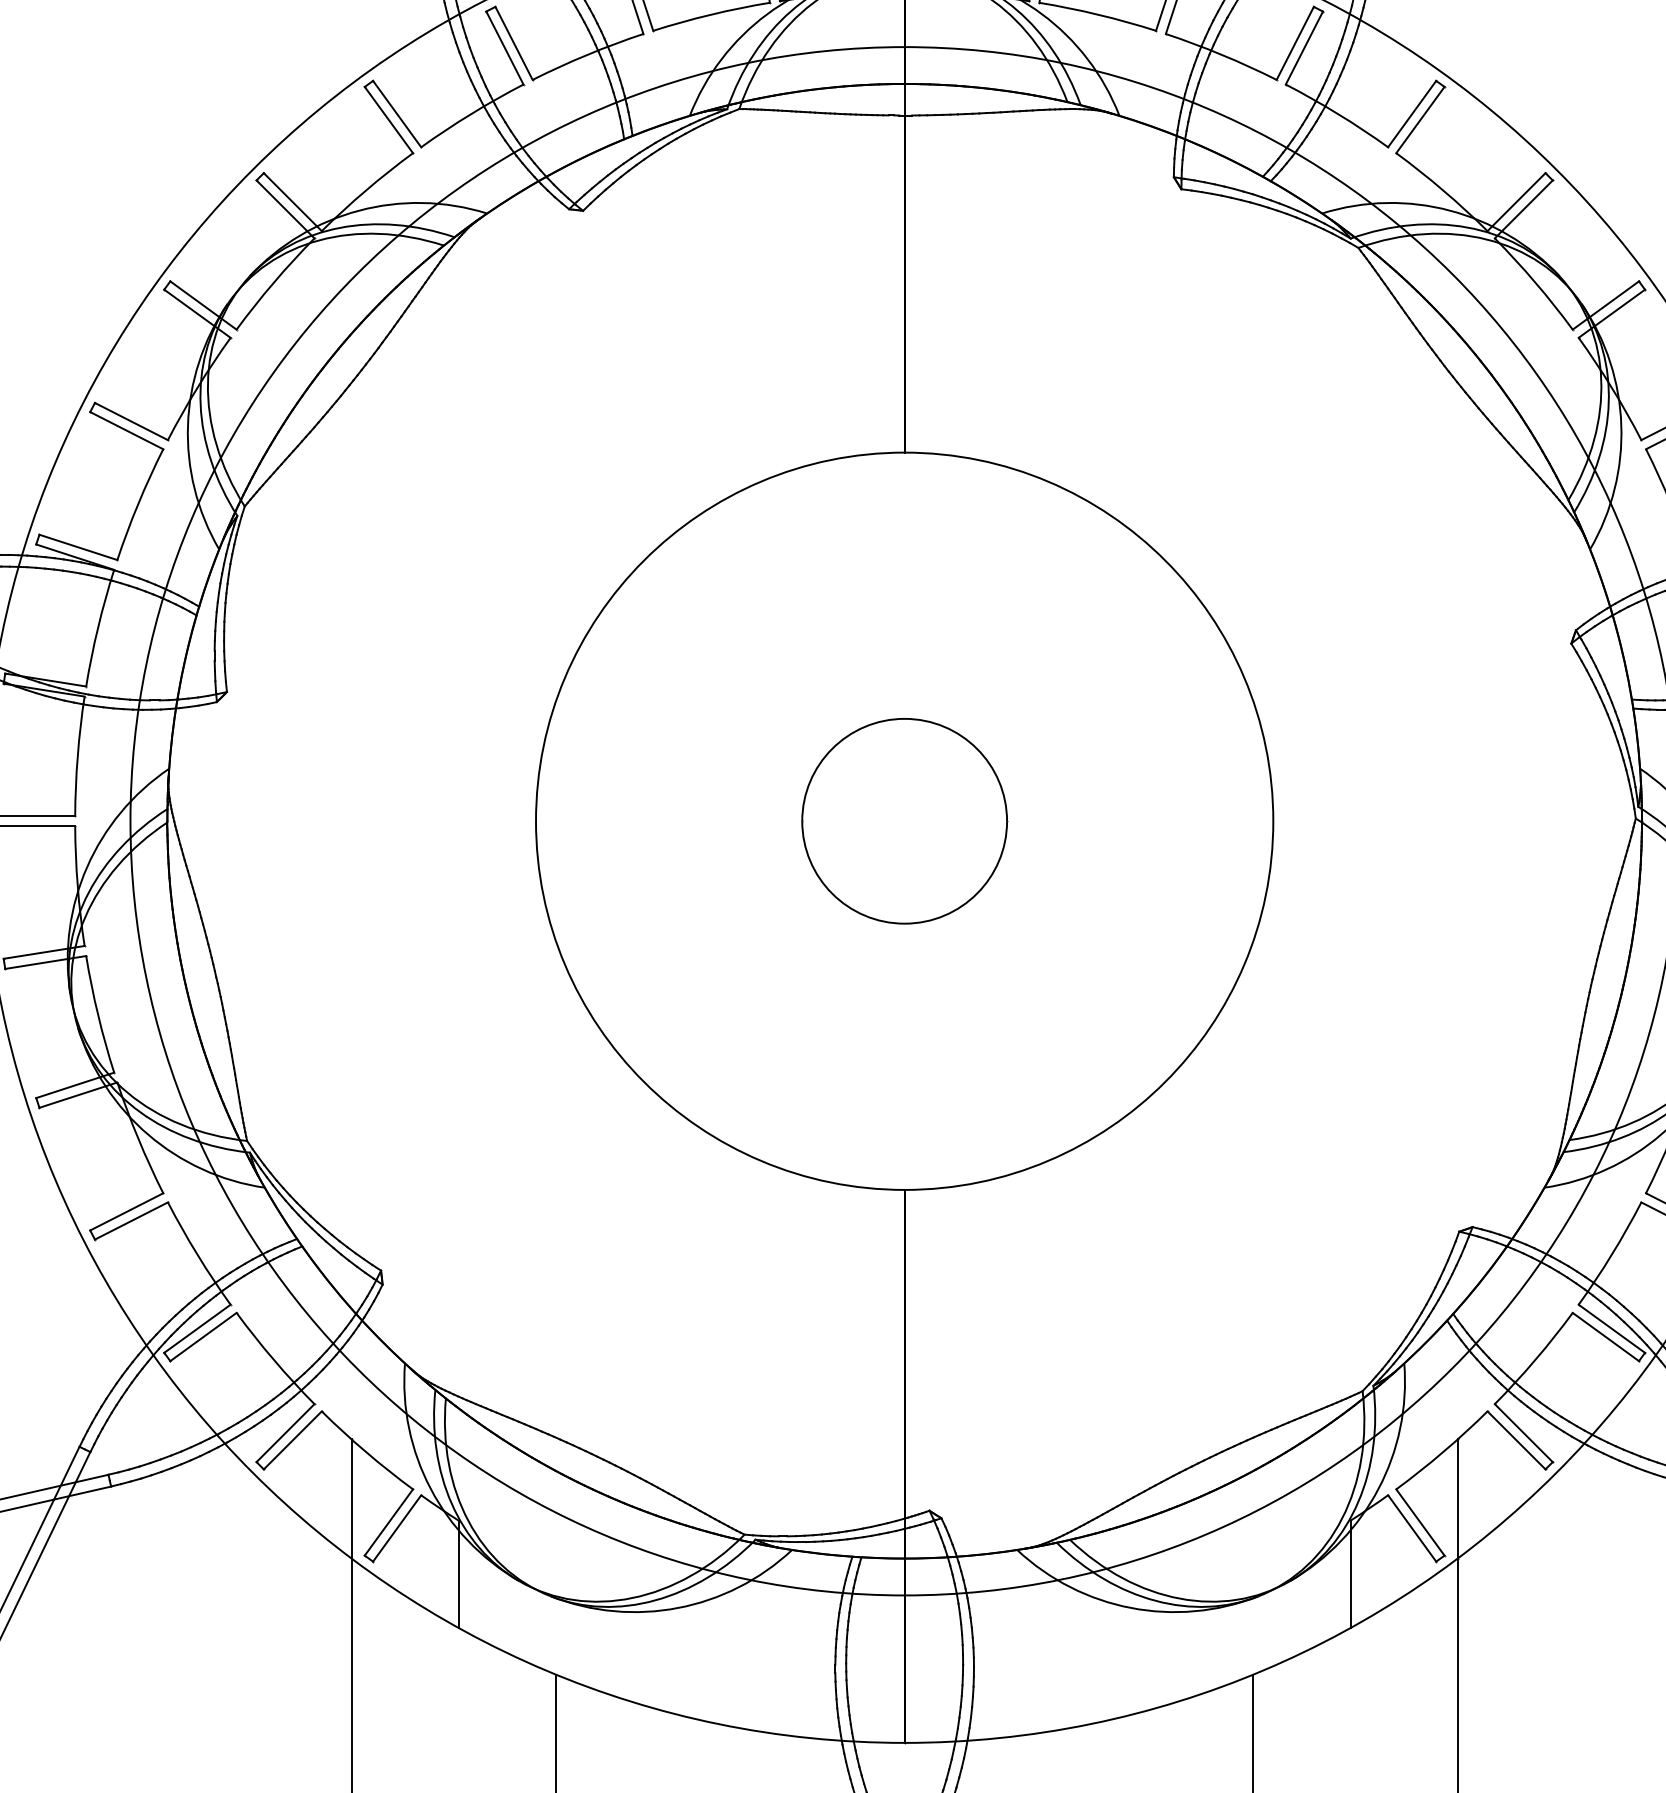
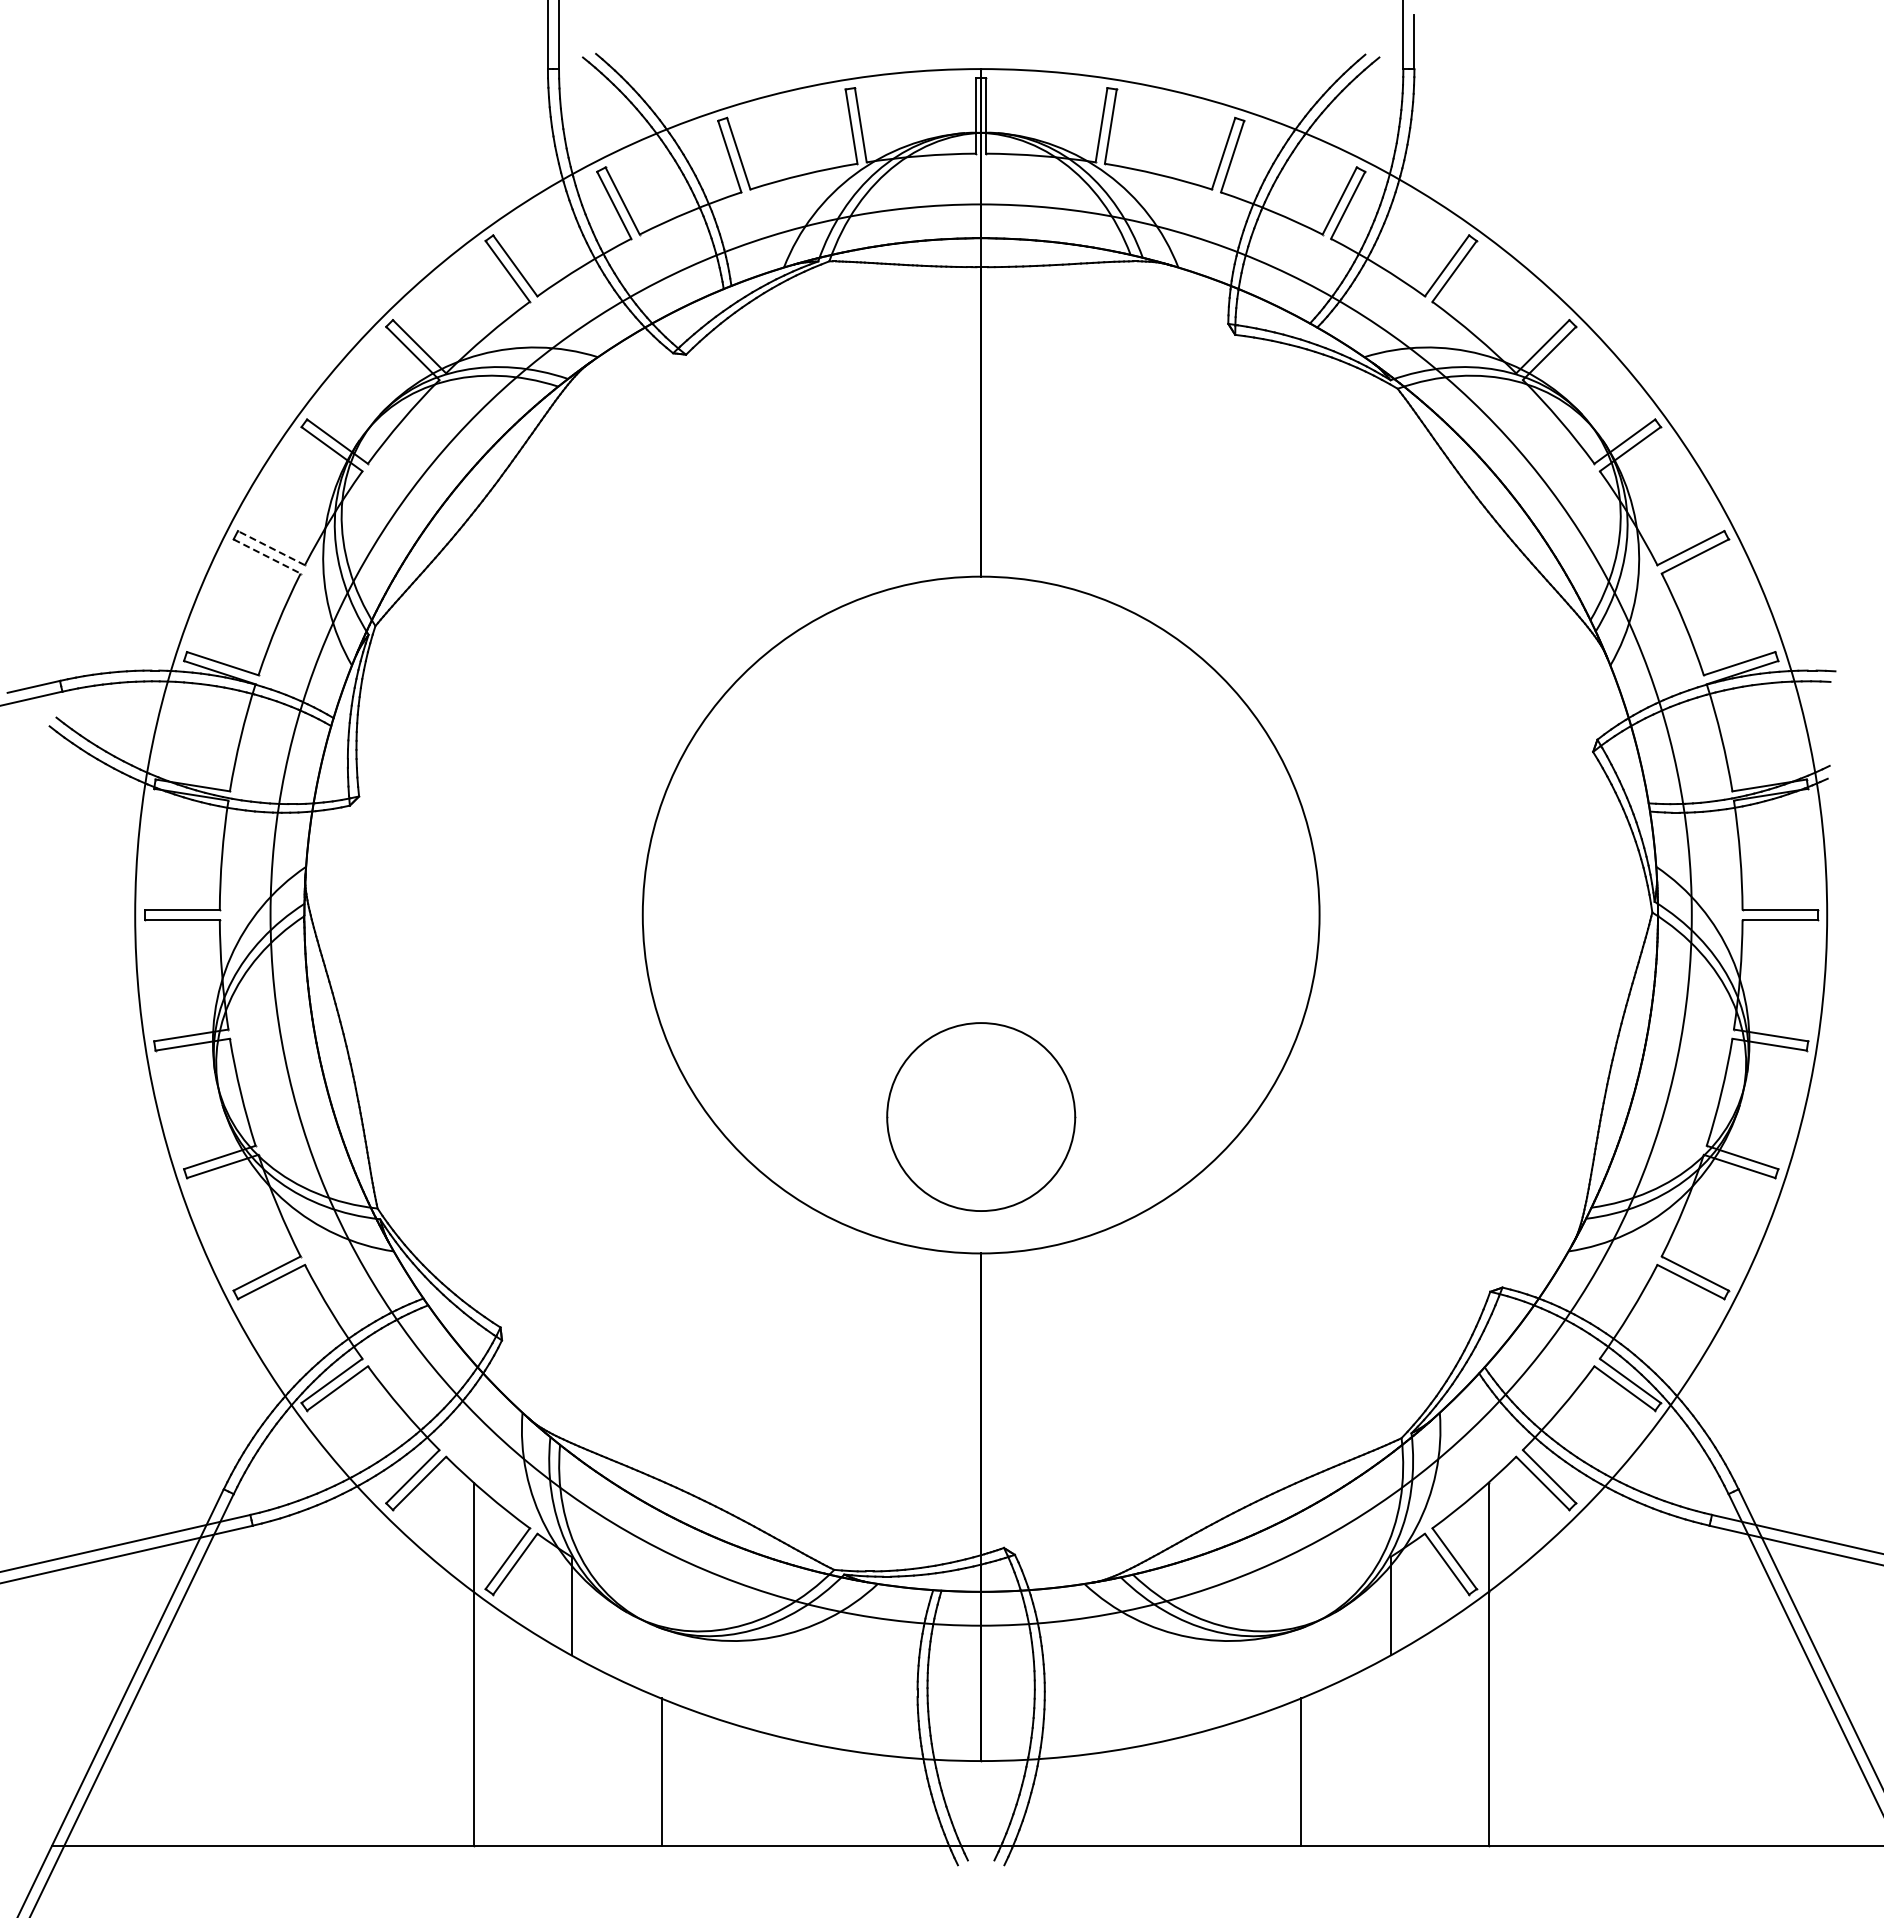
line: (131, 421) -> (271, 548), solid -> dashed
line: (127, 430) -> (267, 556), solid -> dashed
part: (904, 820) -> (981, 1116), moved

